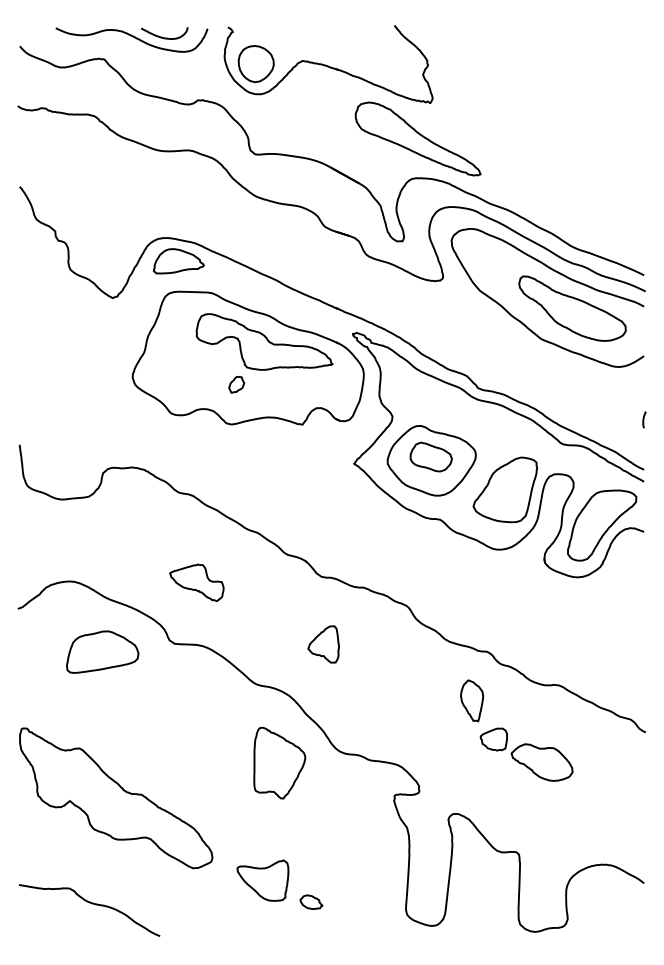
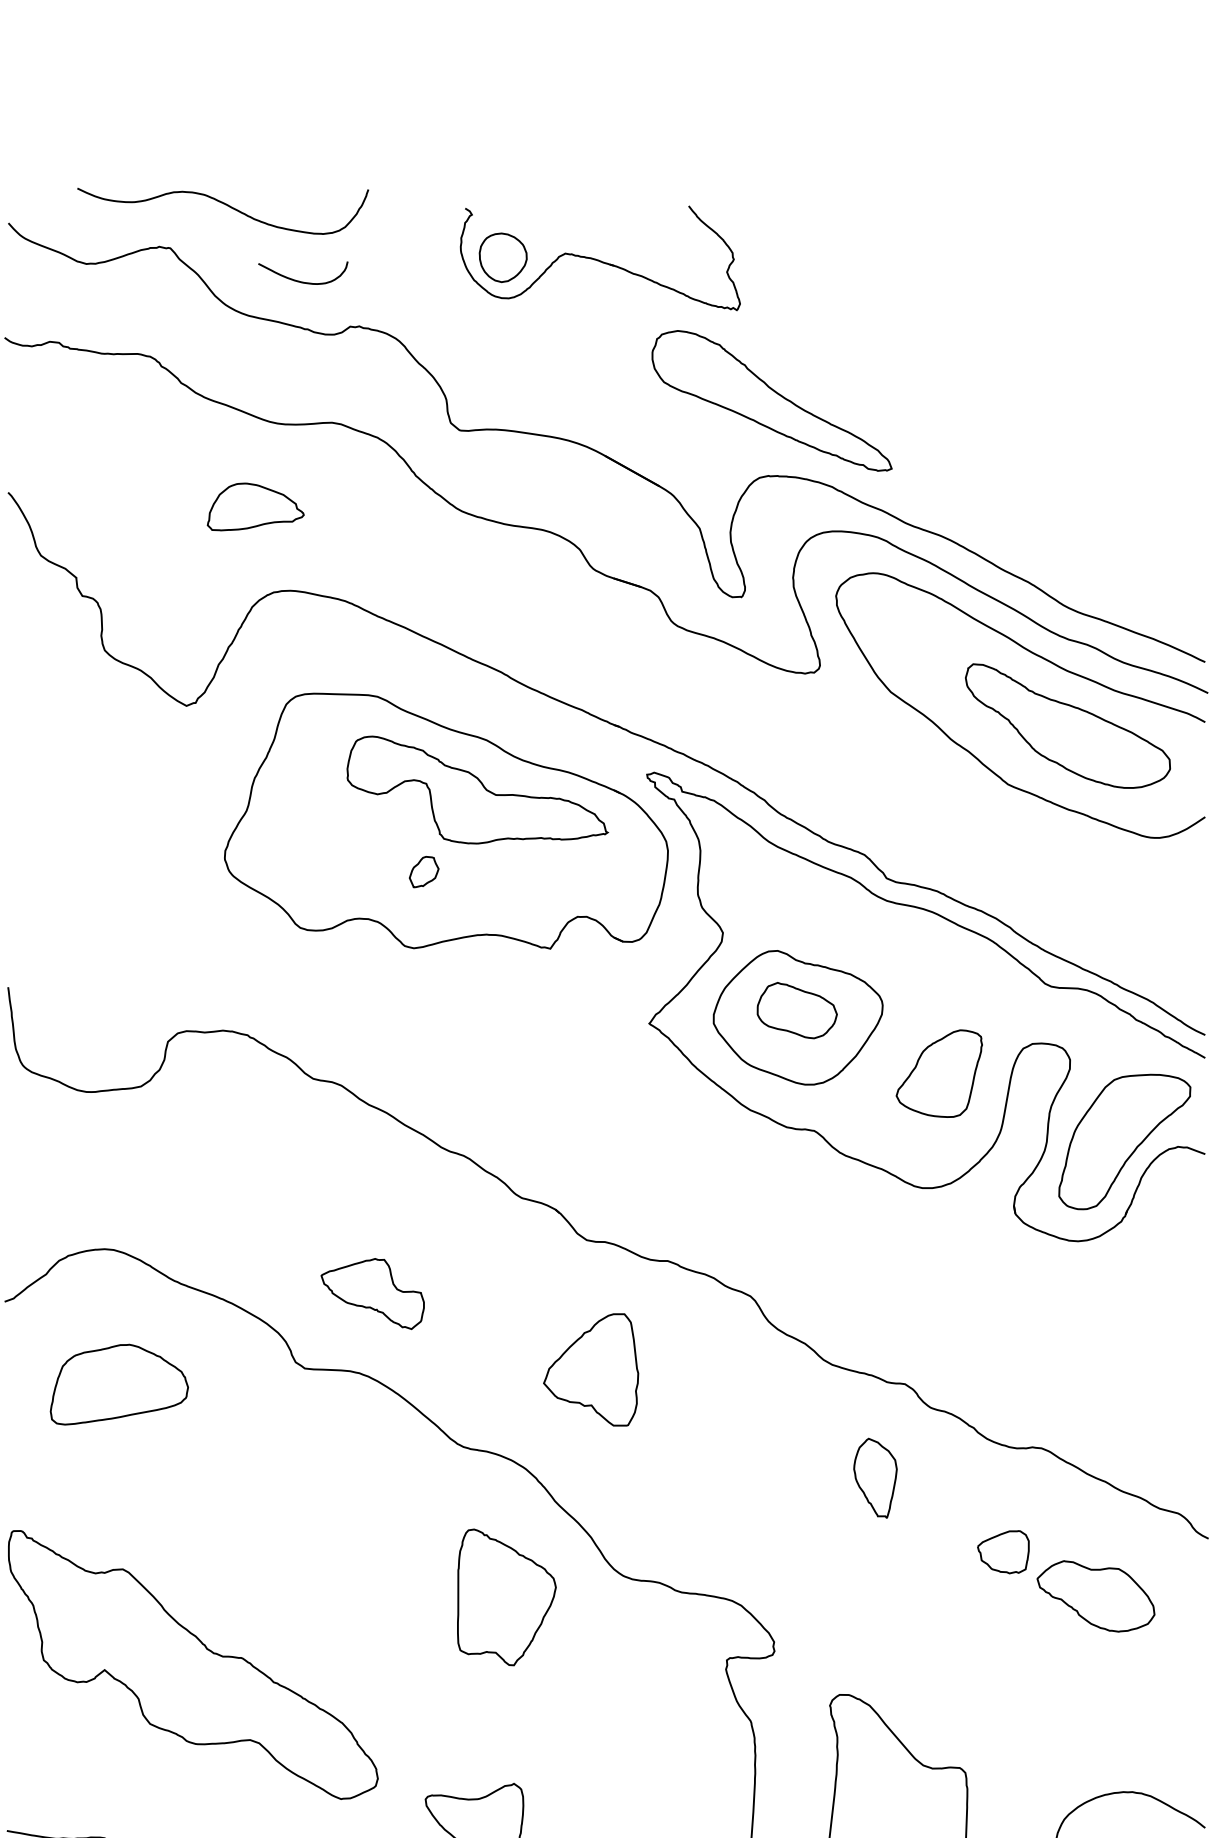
curve: (162, 36) -> (299, 279), moved
part: (328, 64) -> (600, 258), size x0.7
part: (178, 261) -> (255, 507), moved
line: (644, 419) -> (1205, 938), removed
part: (505, 489) -> (939, 1072), size x0.7
part: (196, 582) -> (372, 1293), moved
part: (323, 644) -> (590, 1369), size x1.6
part: (102, 651) -> (119, 1383), moved
part: (526, 754) -> (1066, 1580), moved

